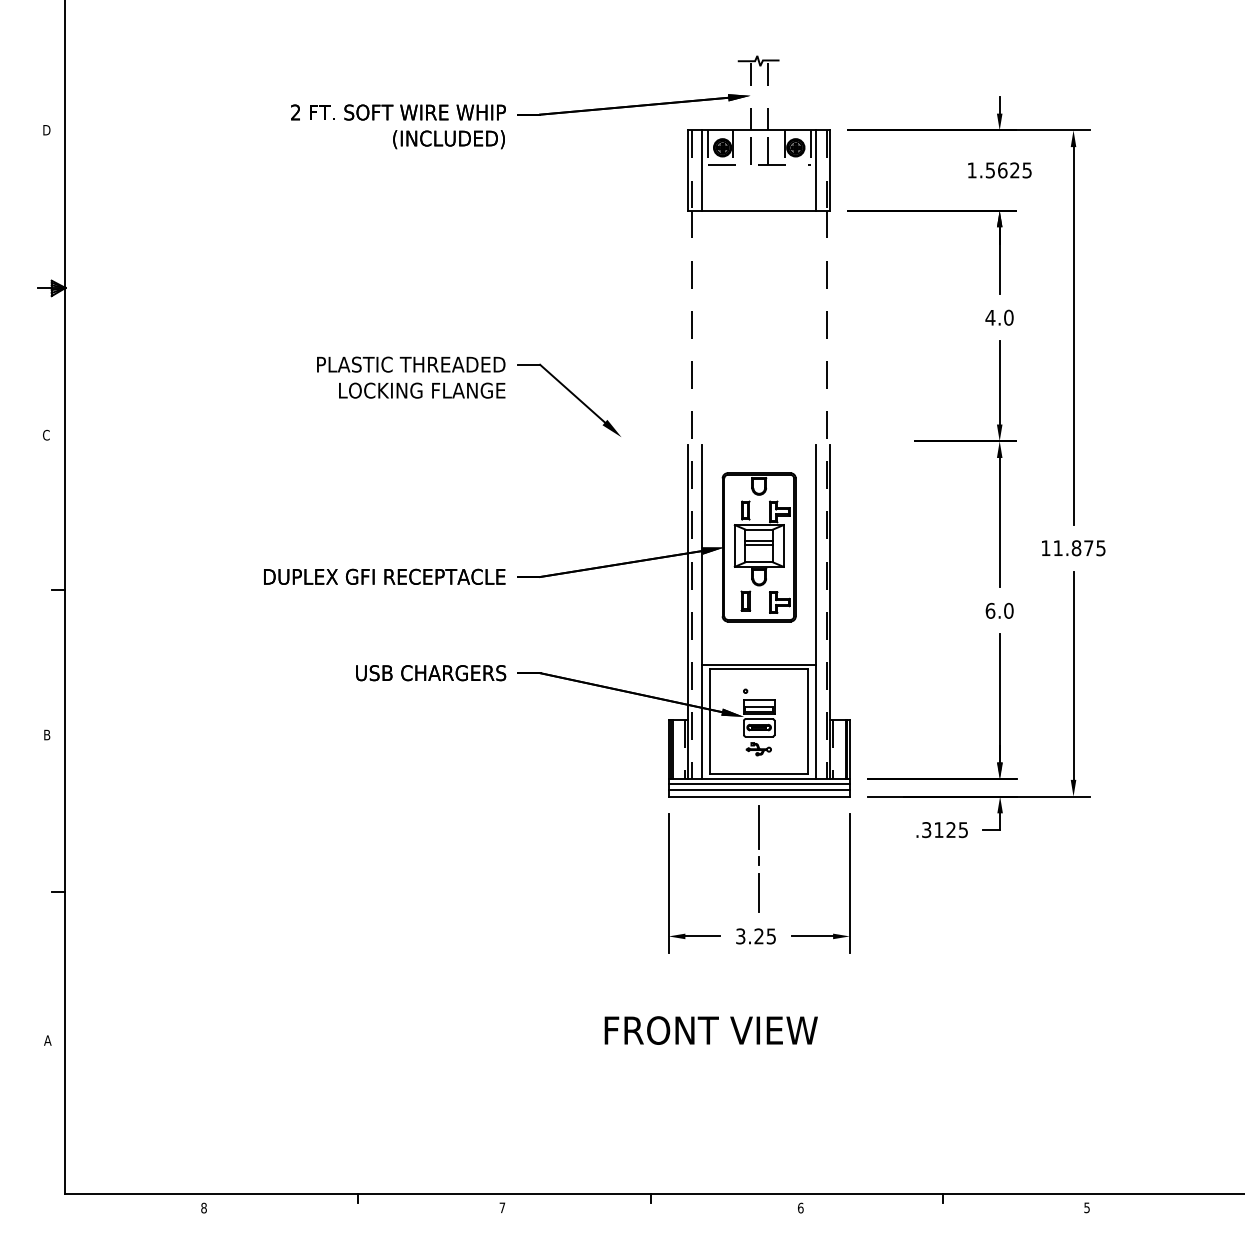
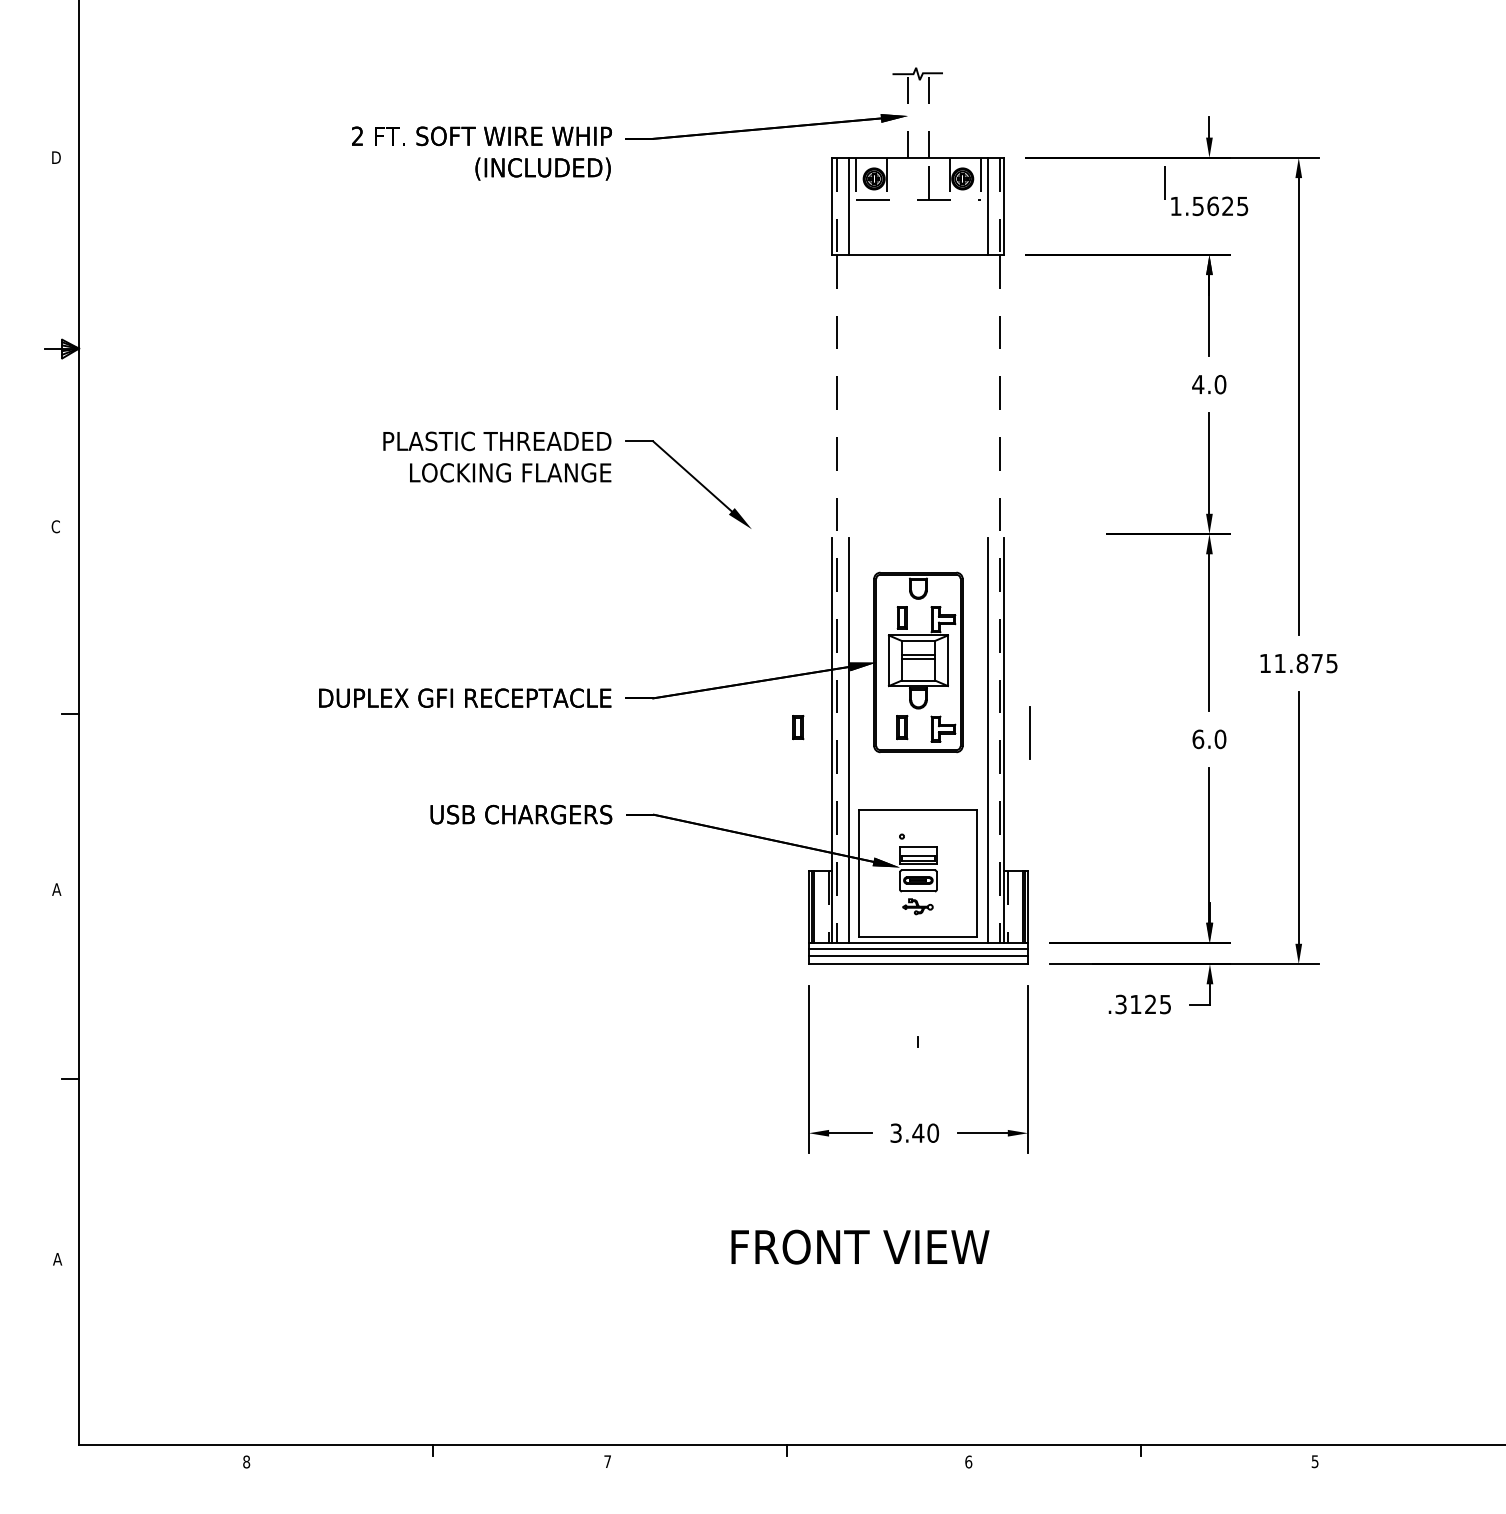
line: (750, 150) -> (1164, 182), moved
part: (660, 601) -> (798, 727), added
line: (759, 665) -> (918, 805), removed
text: (46, 734) -> (56, 889), B -> A
line: (758, 826) -> (1029, 732), moved
line: (759, 892) -> (918, 1080), removed
text: (765, 935) -> (925, 1132), 3.25 -> 3.40

